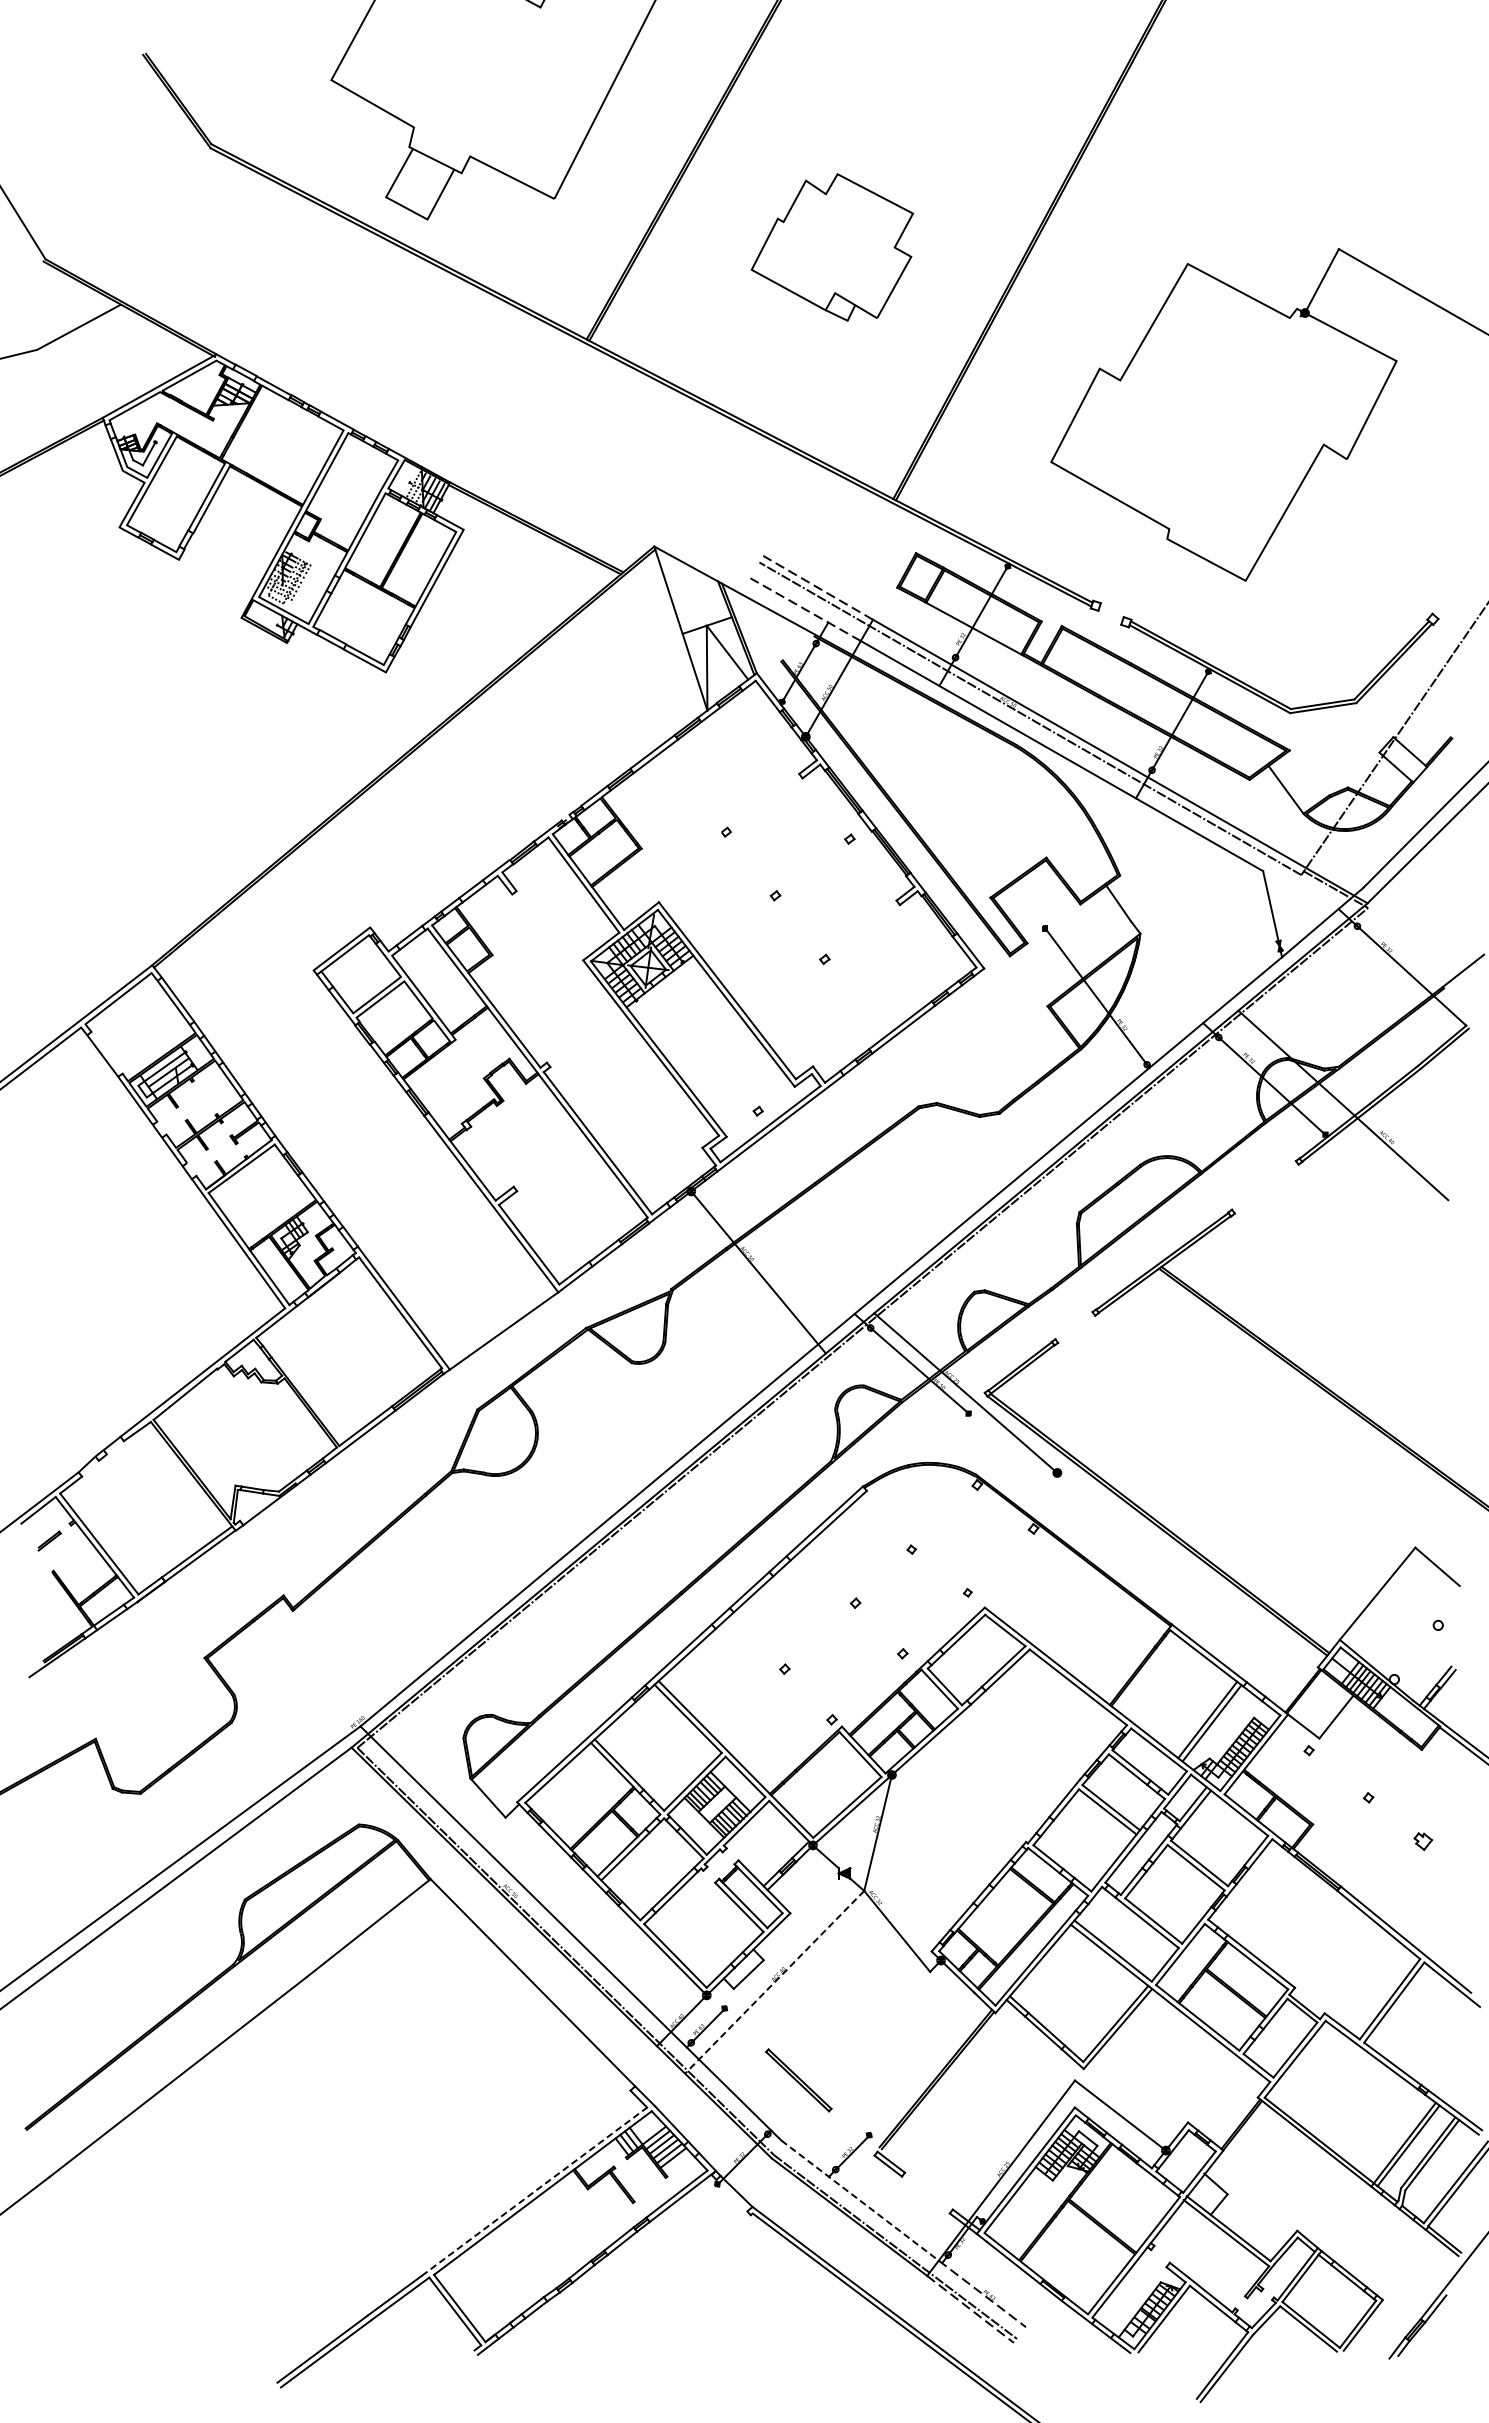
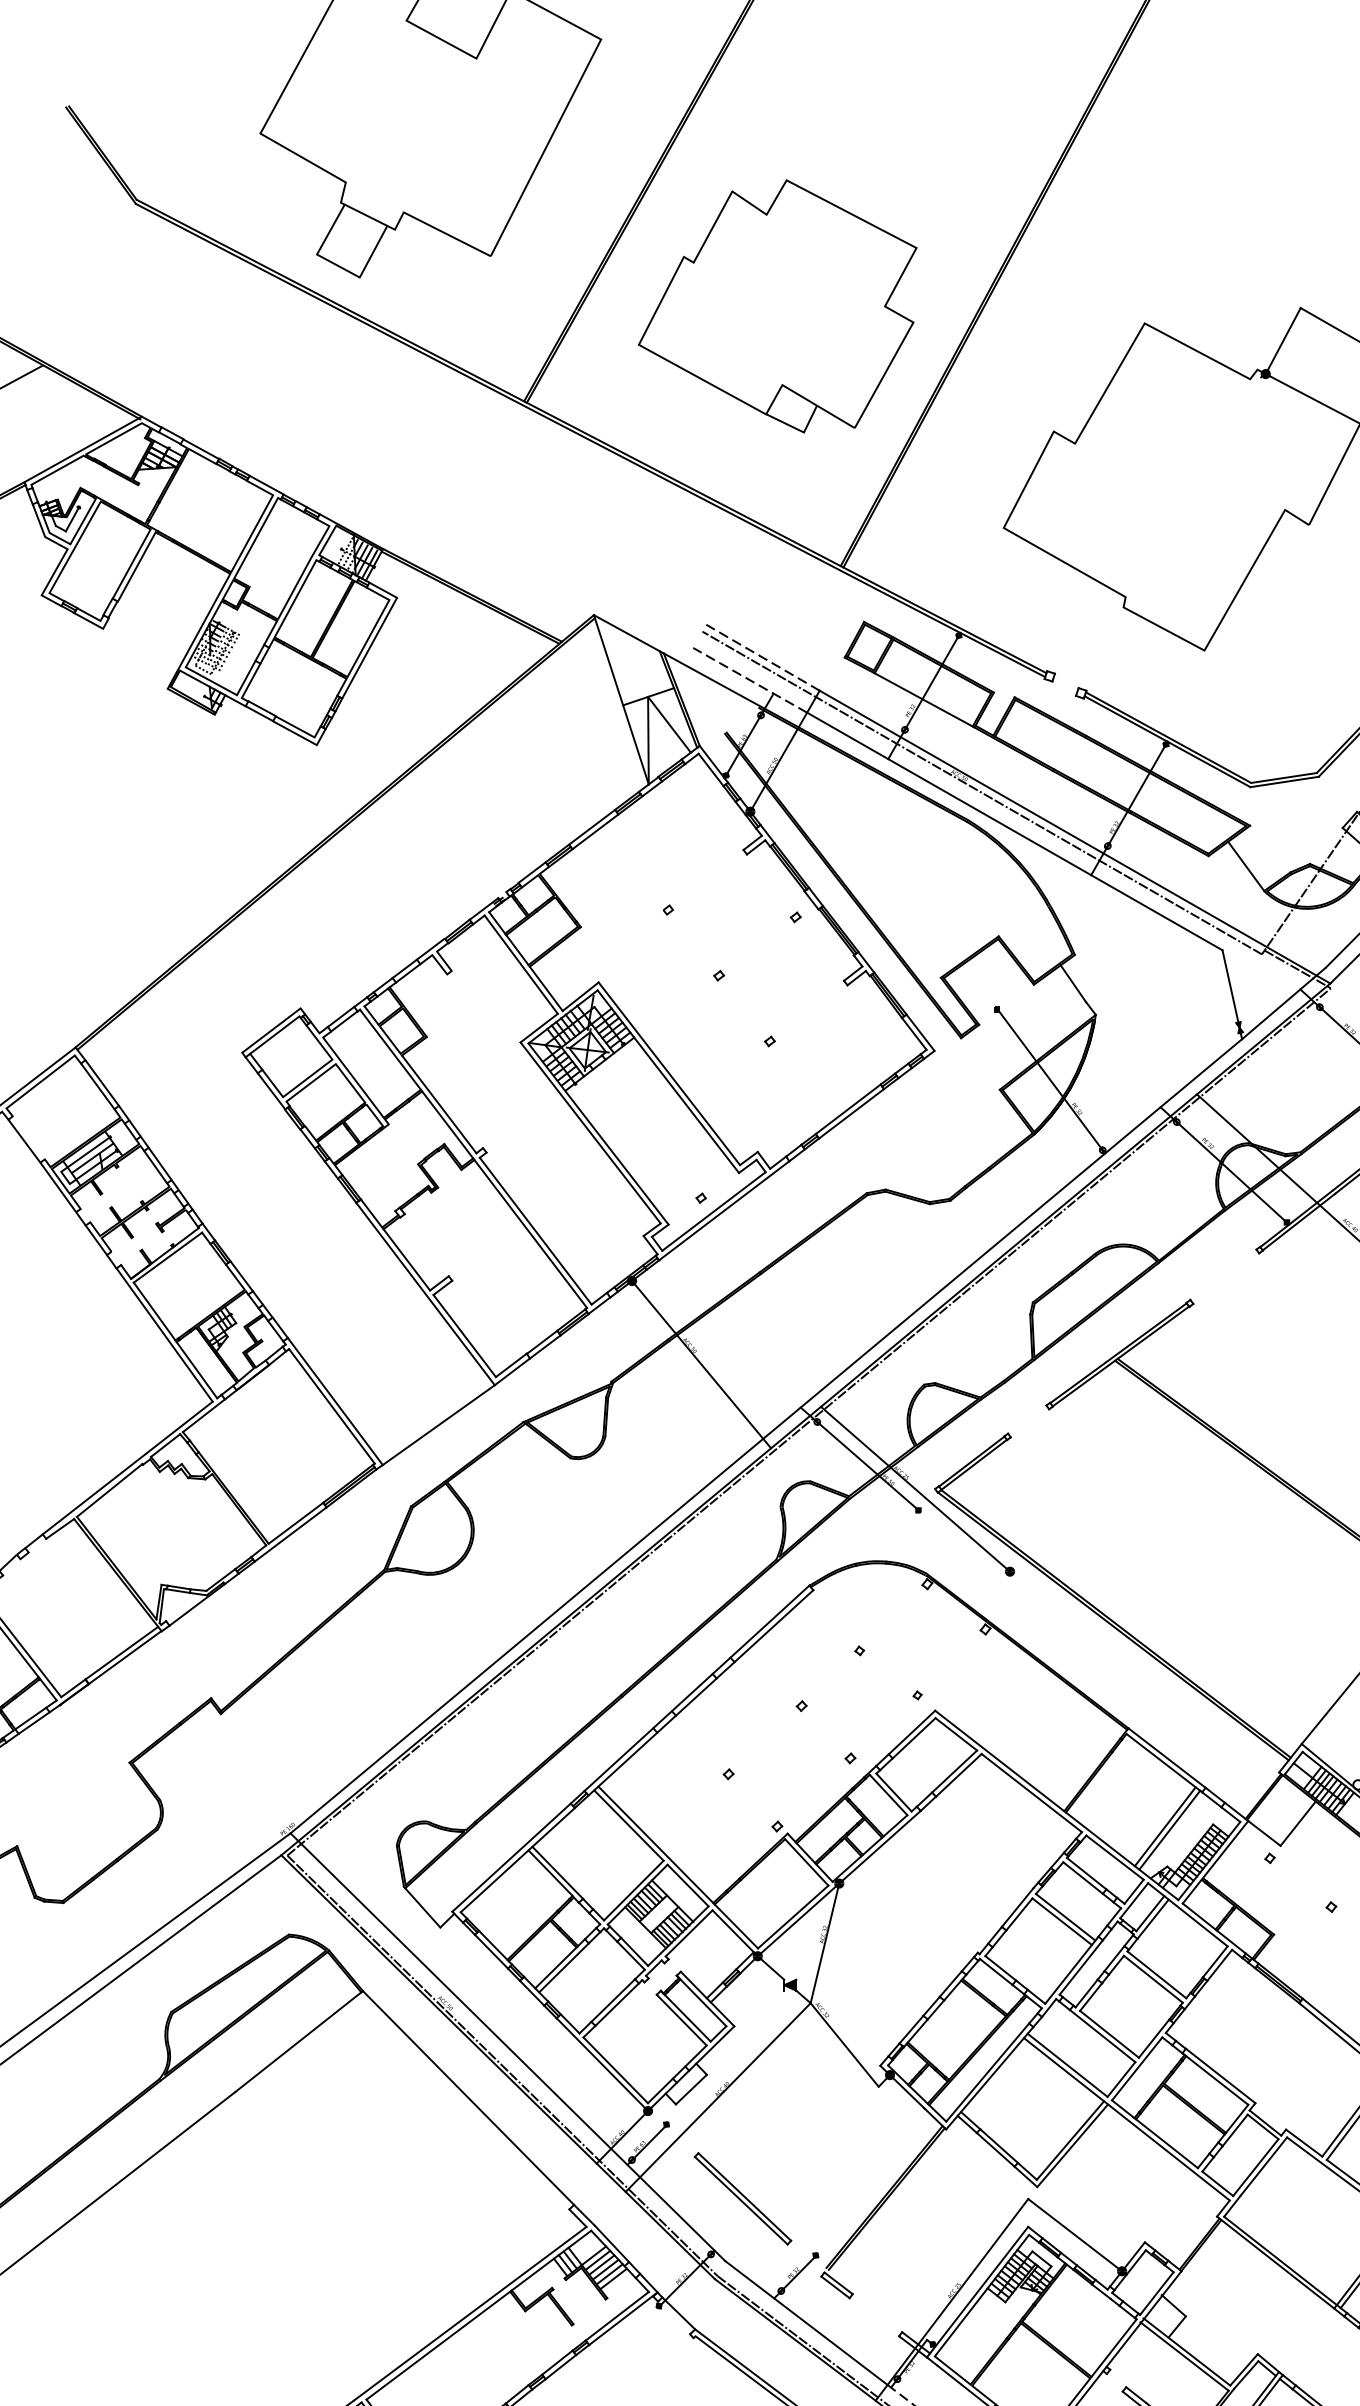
part: (832, 247) -> (777, 306), size x1.67
line: (774, 1982) -> (718, 2097), dashed -> solid
part: (798, 2080) -> (742, 2198), size x1.43
line: (534, 2191) -> (470, 2313), dashed -> solid
line: (860, 2200) -> (806, 2322), dashed -> solid

